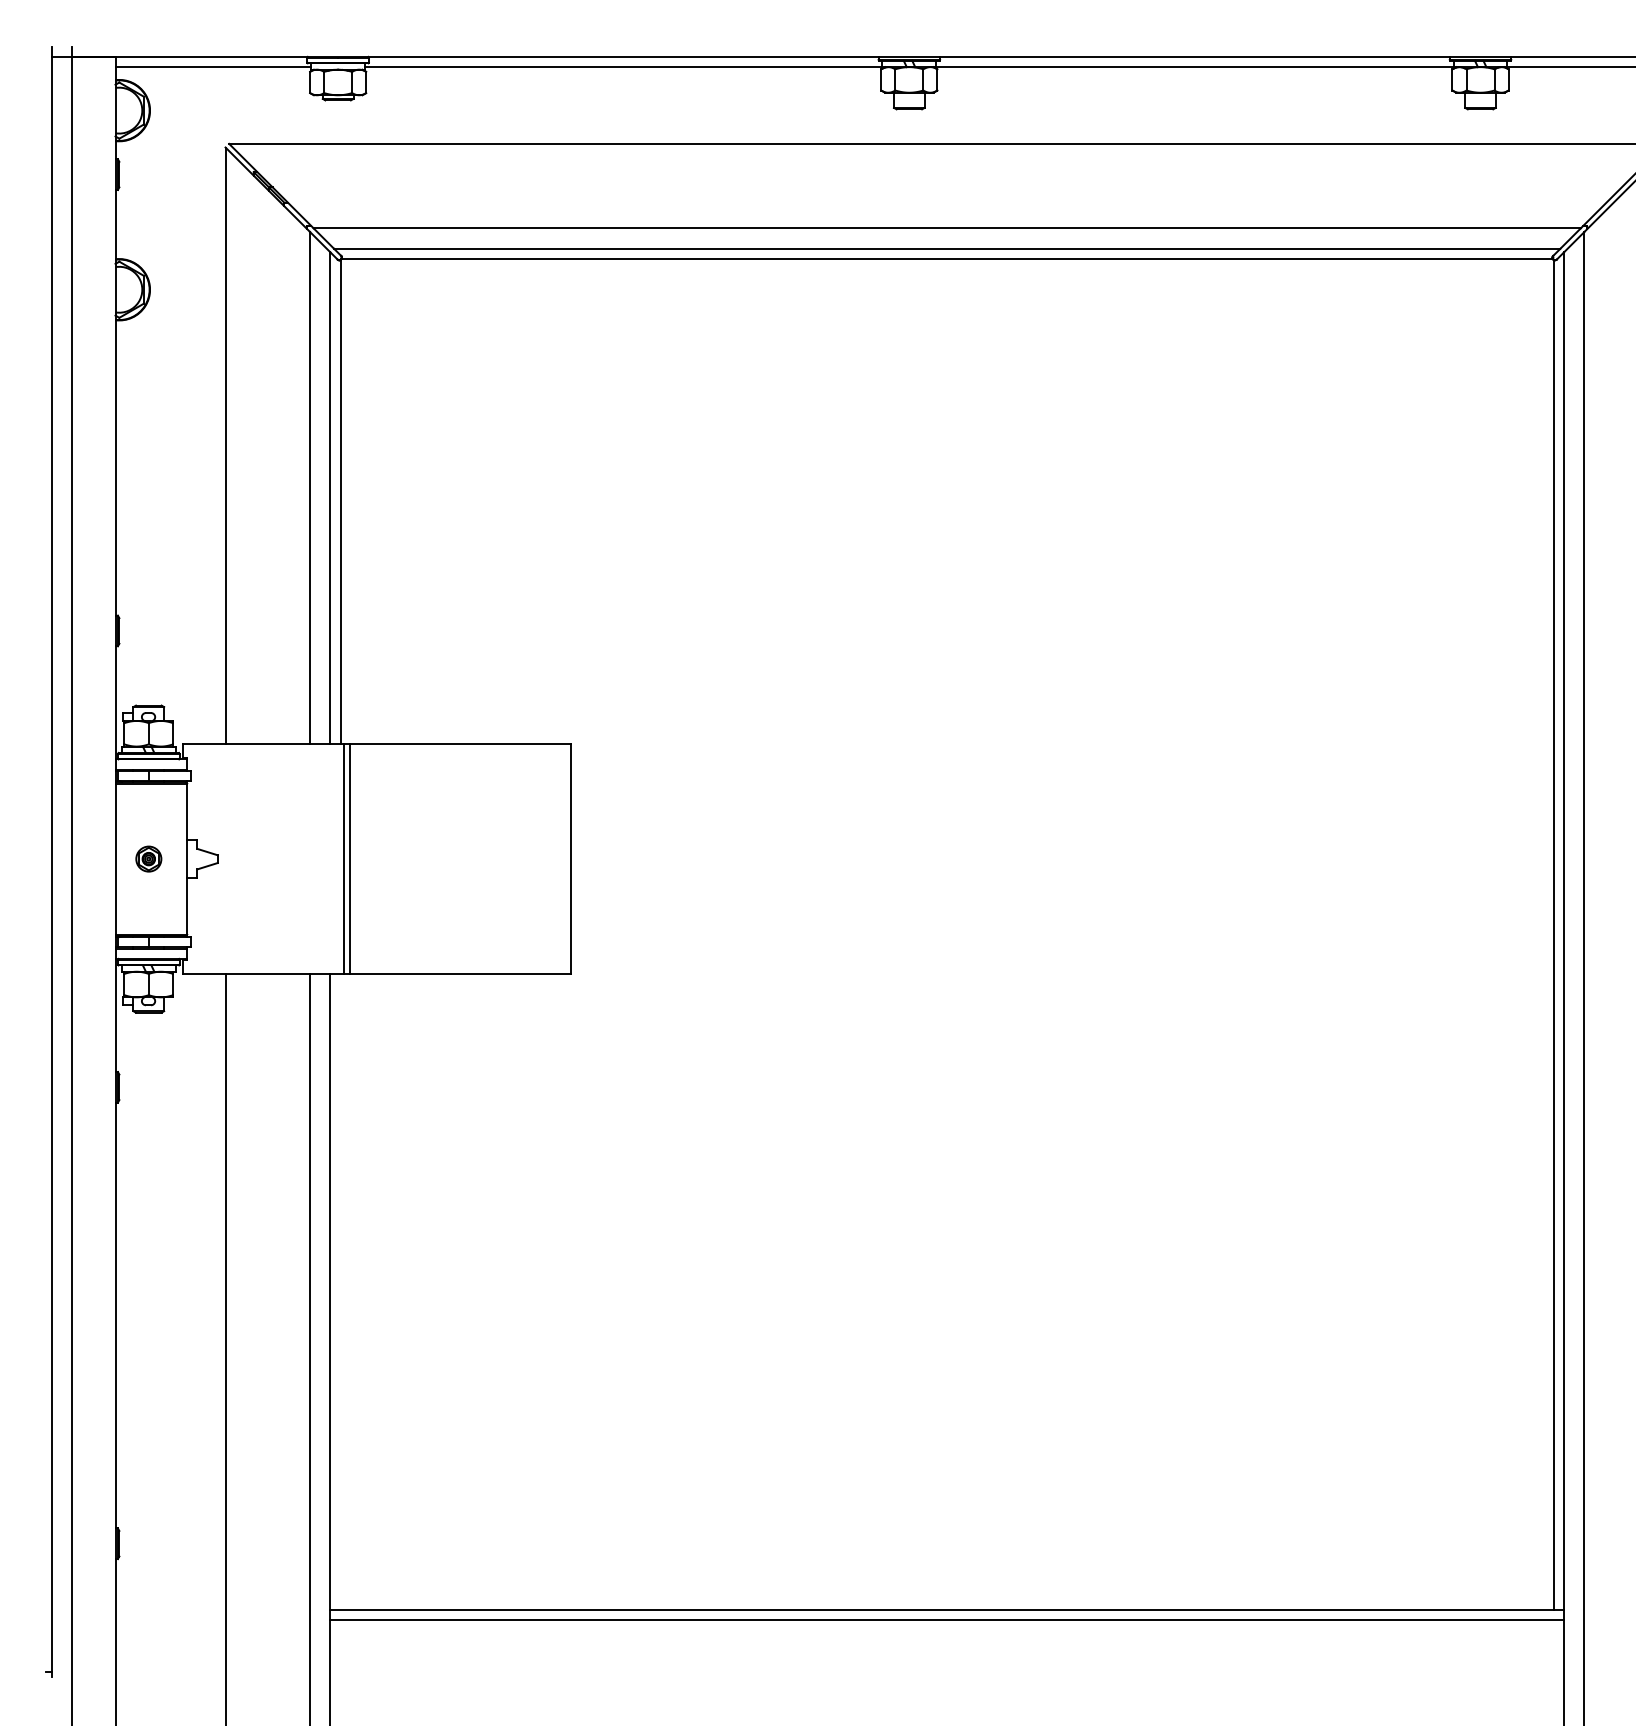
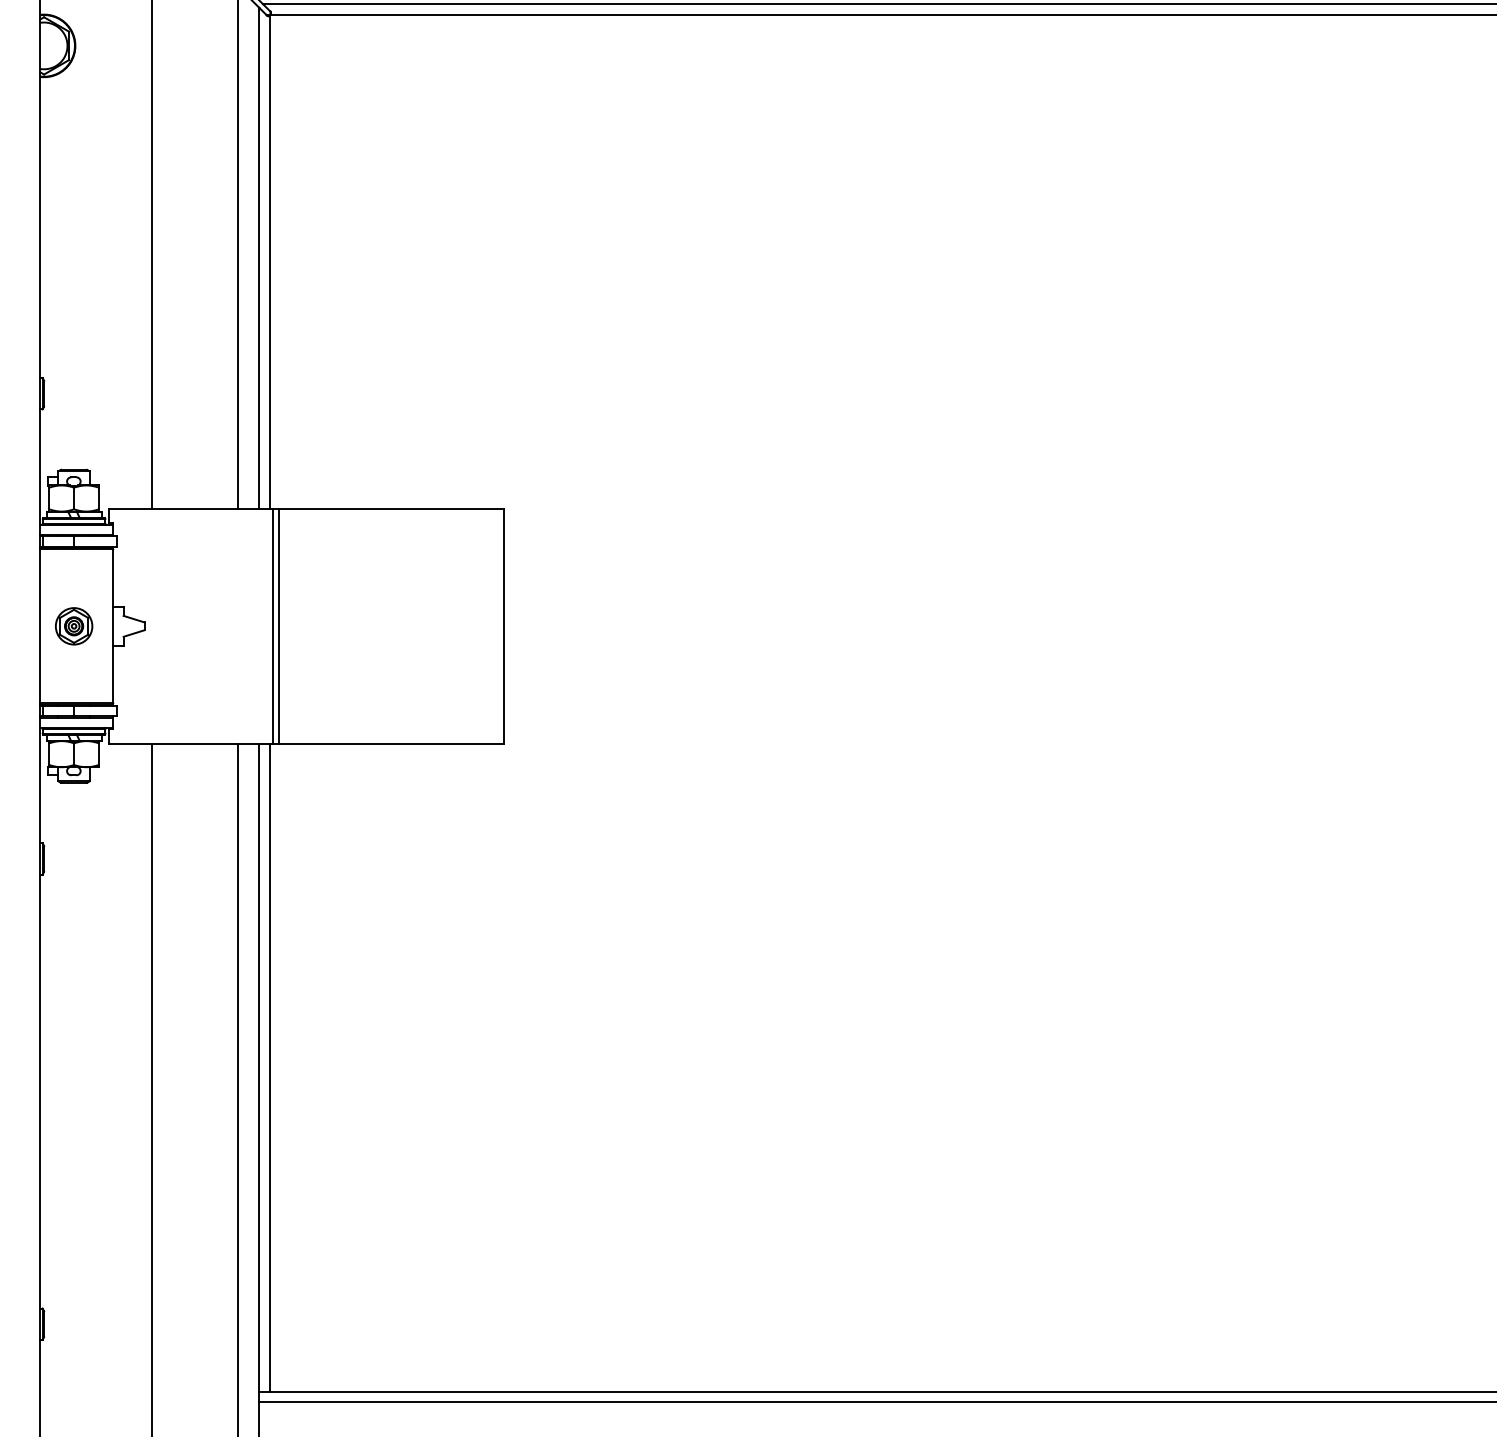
part: (148, 858) -> (73, 625), size x1.43
line: (340, 1292) -> (269, 1068), added

